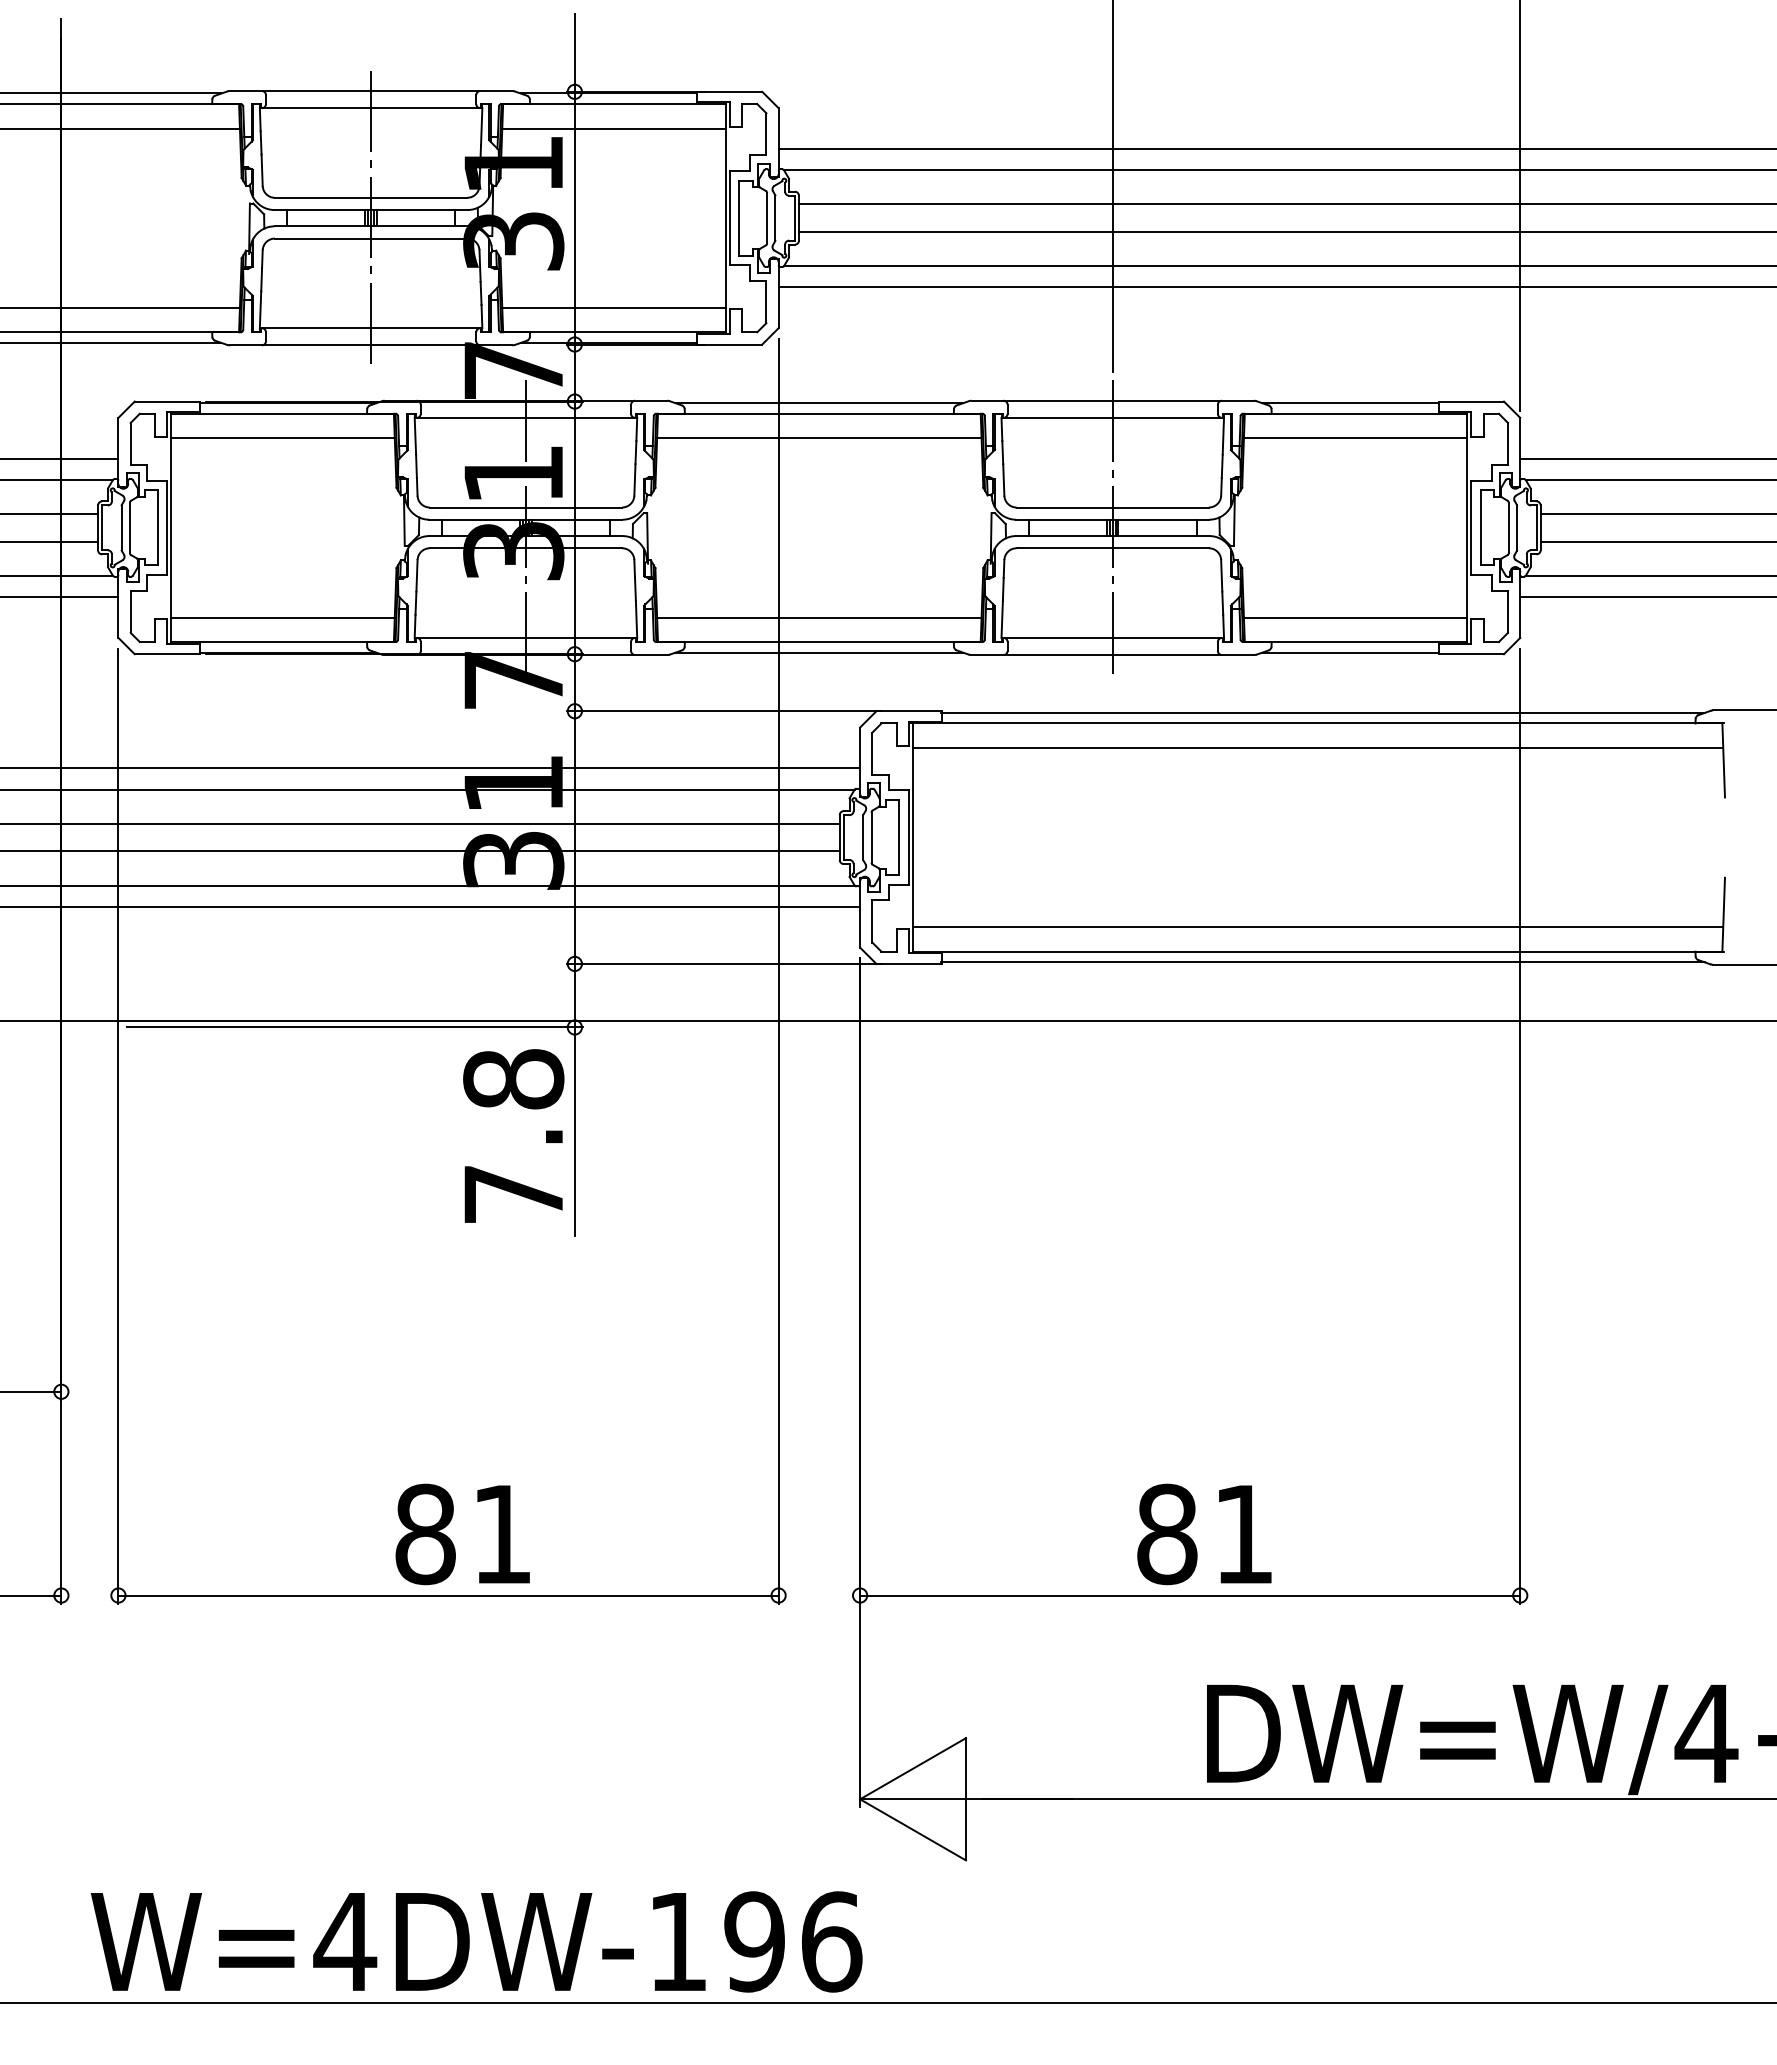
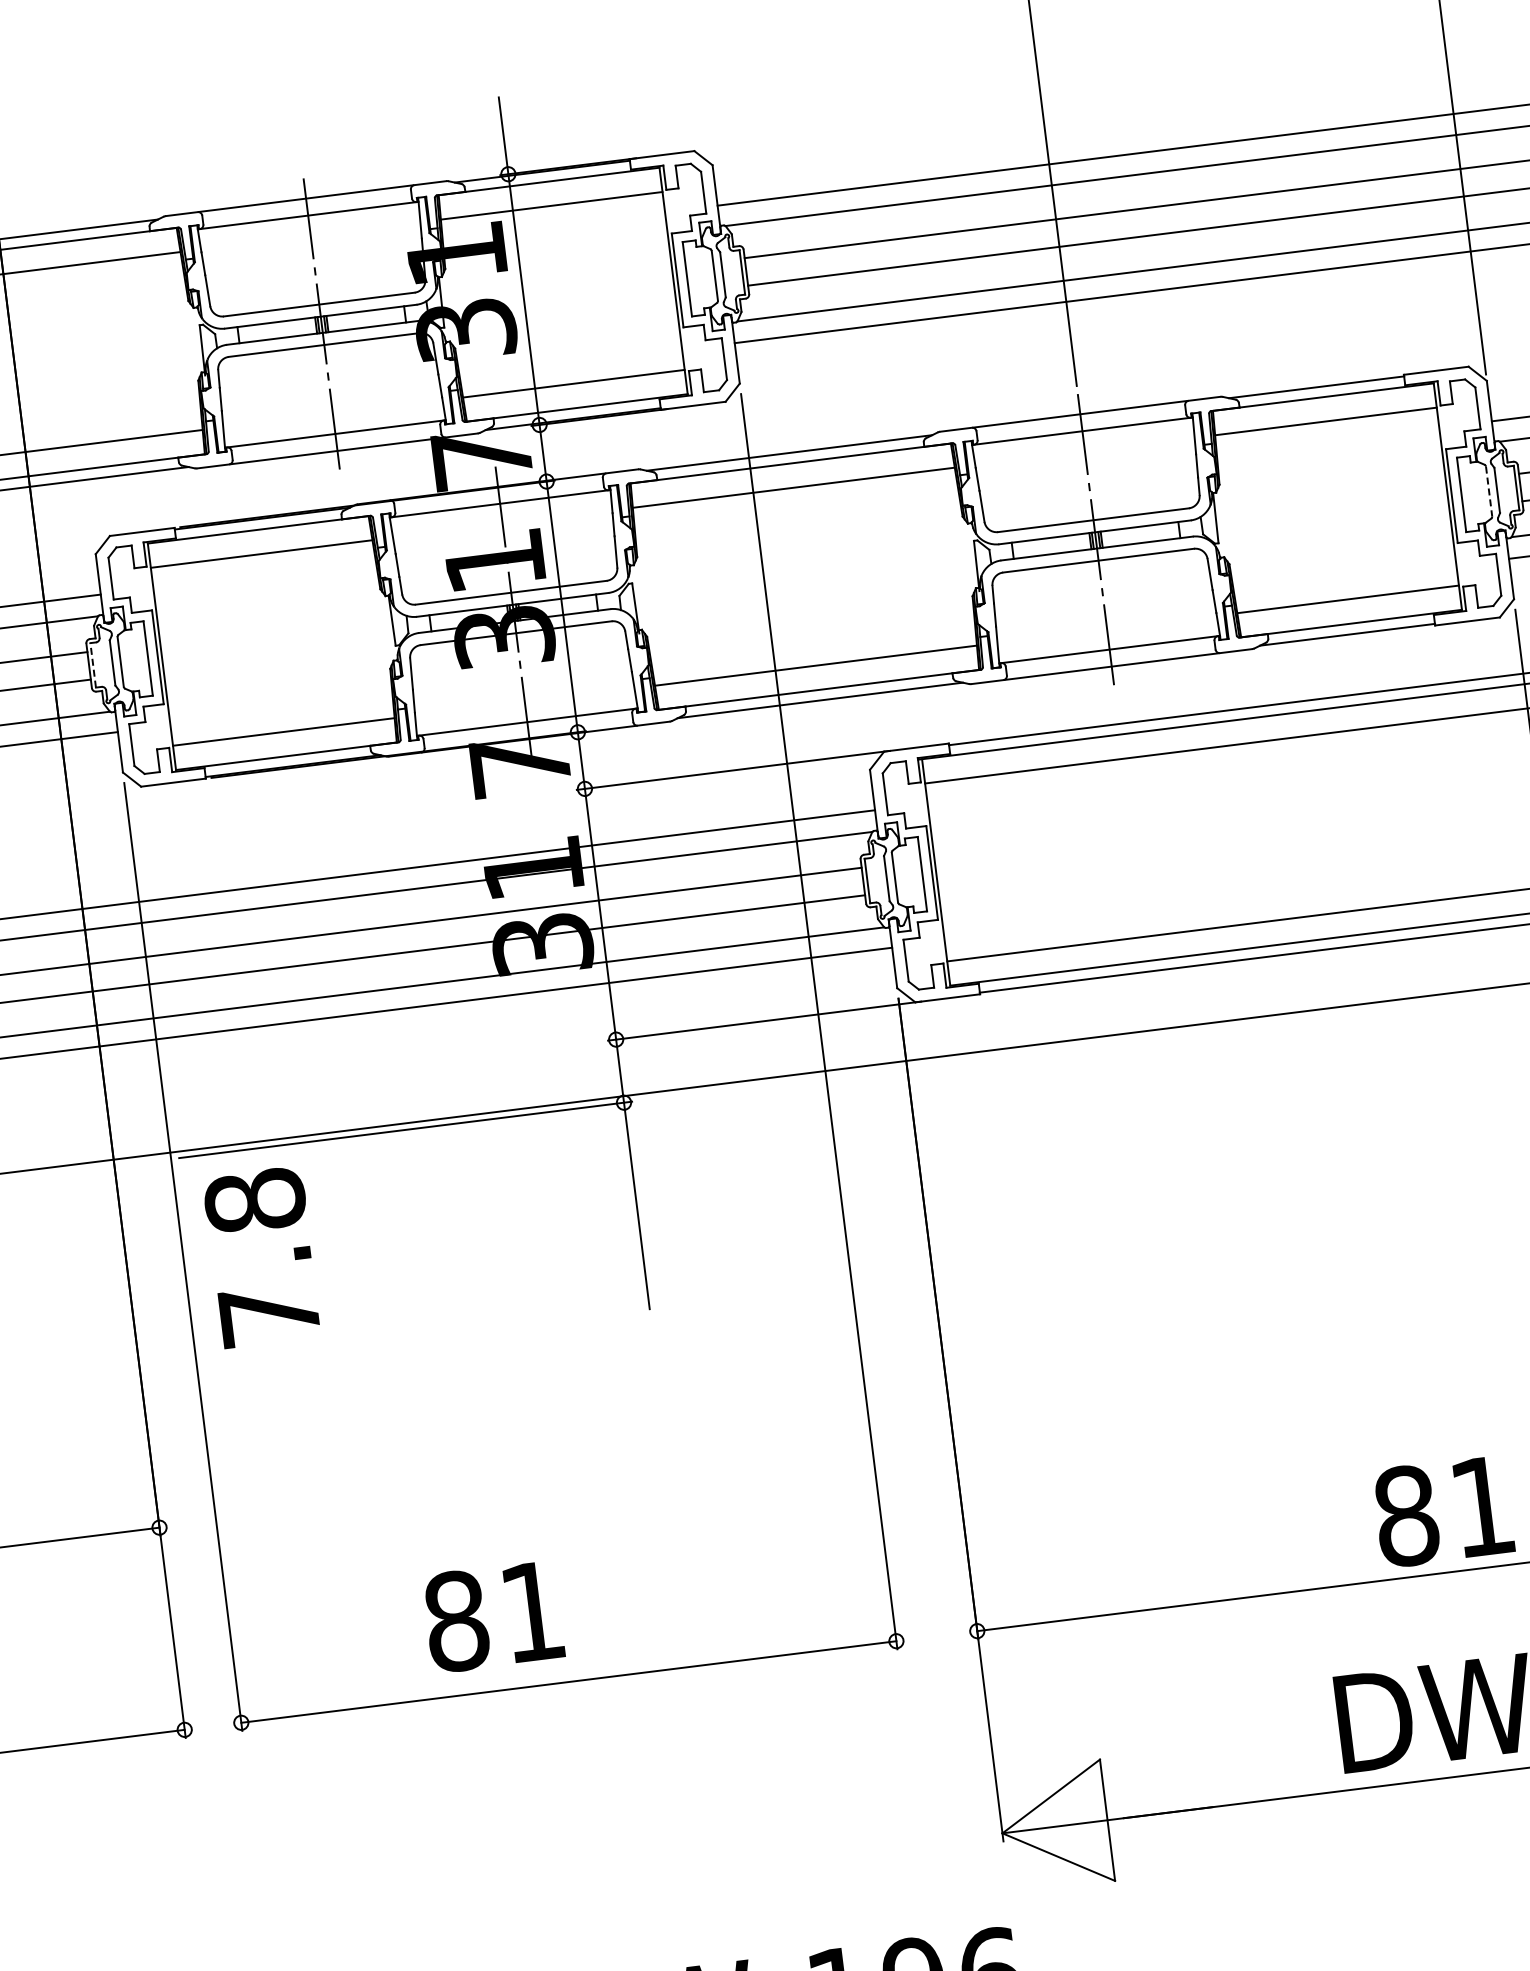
line: (102, 527) -> (93, 664), solid -> dashed
line: (1508, 528) -> (1488, 492), solid -> dashed
text: (513, 1135) -> (261, 1256), moved
text: (462, 1534) -> (493, 1616), moved
text: (1204, 1534) -> (1443, 1511), moved

